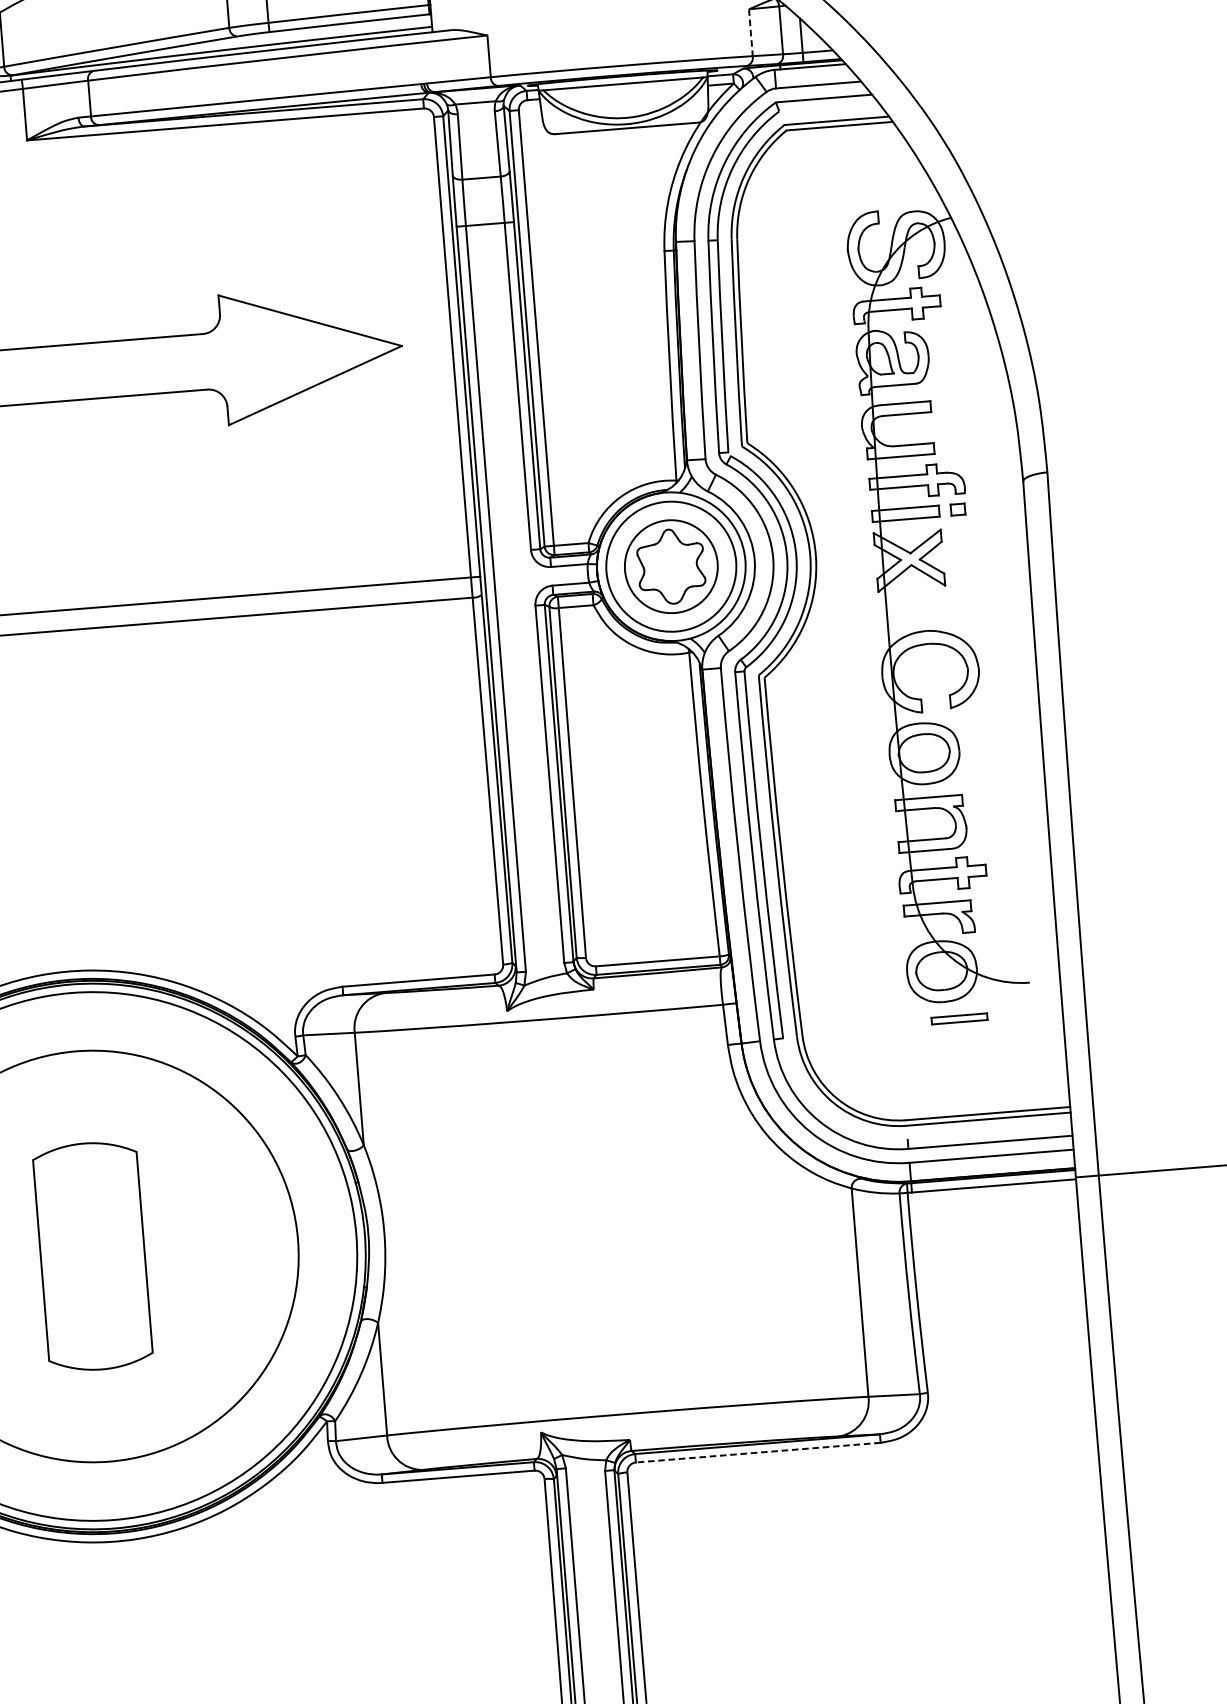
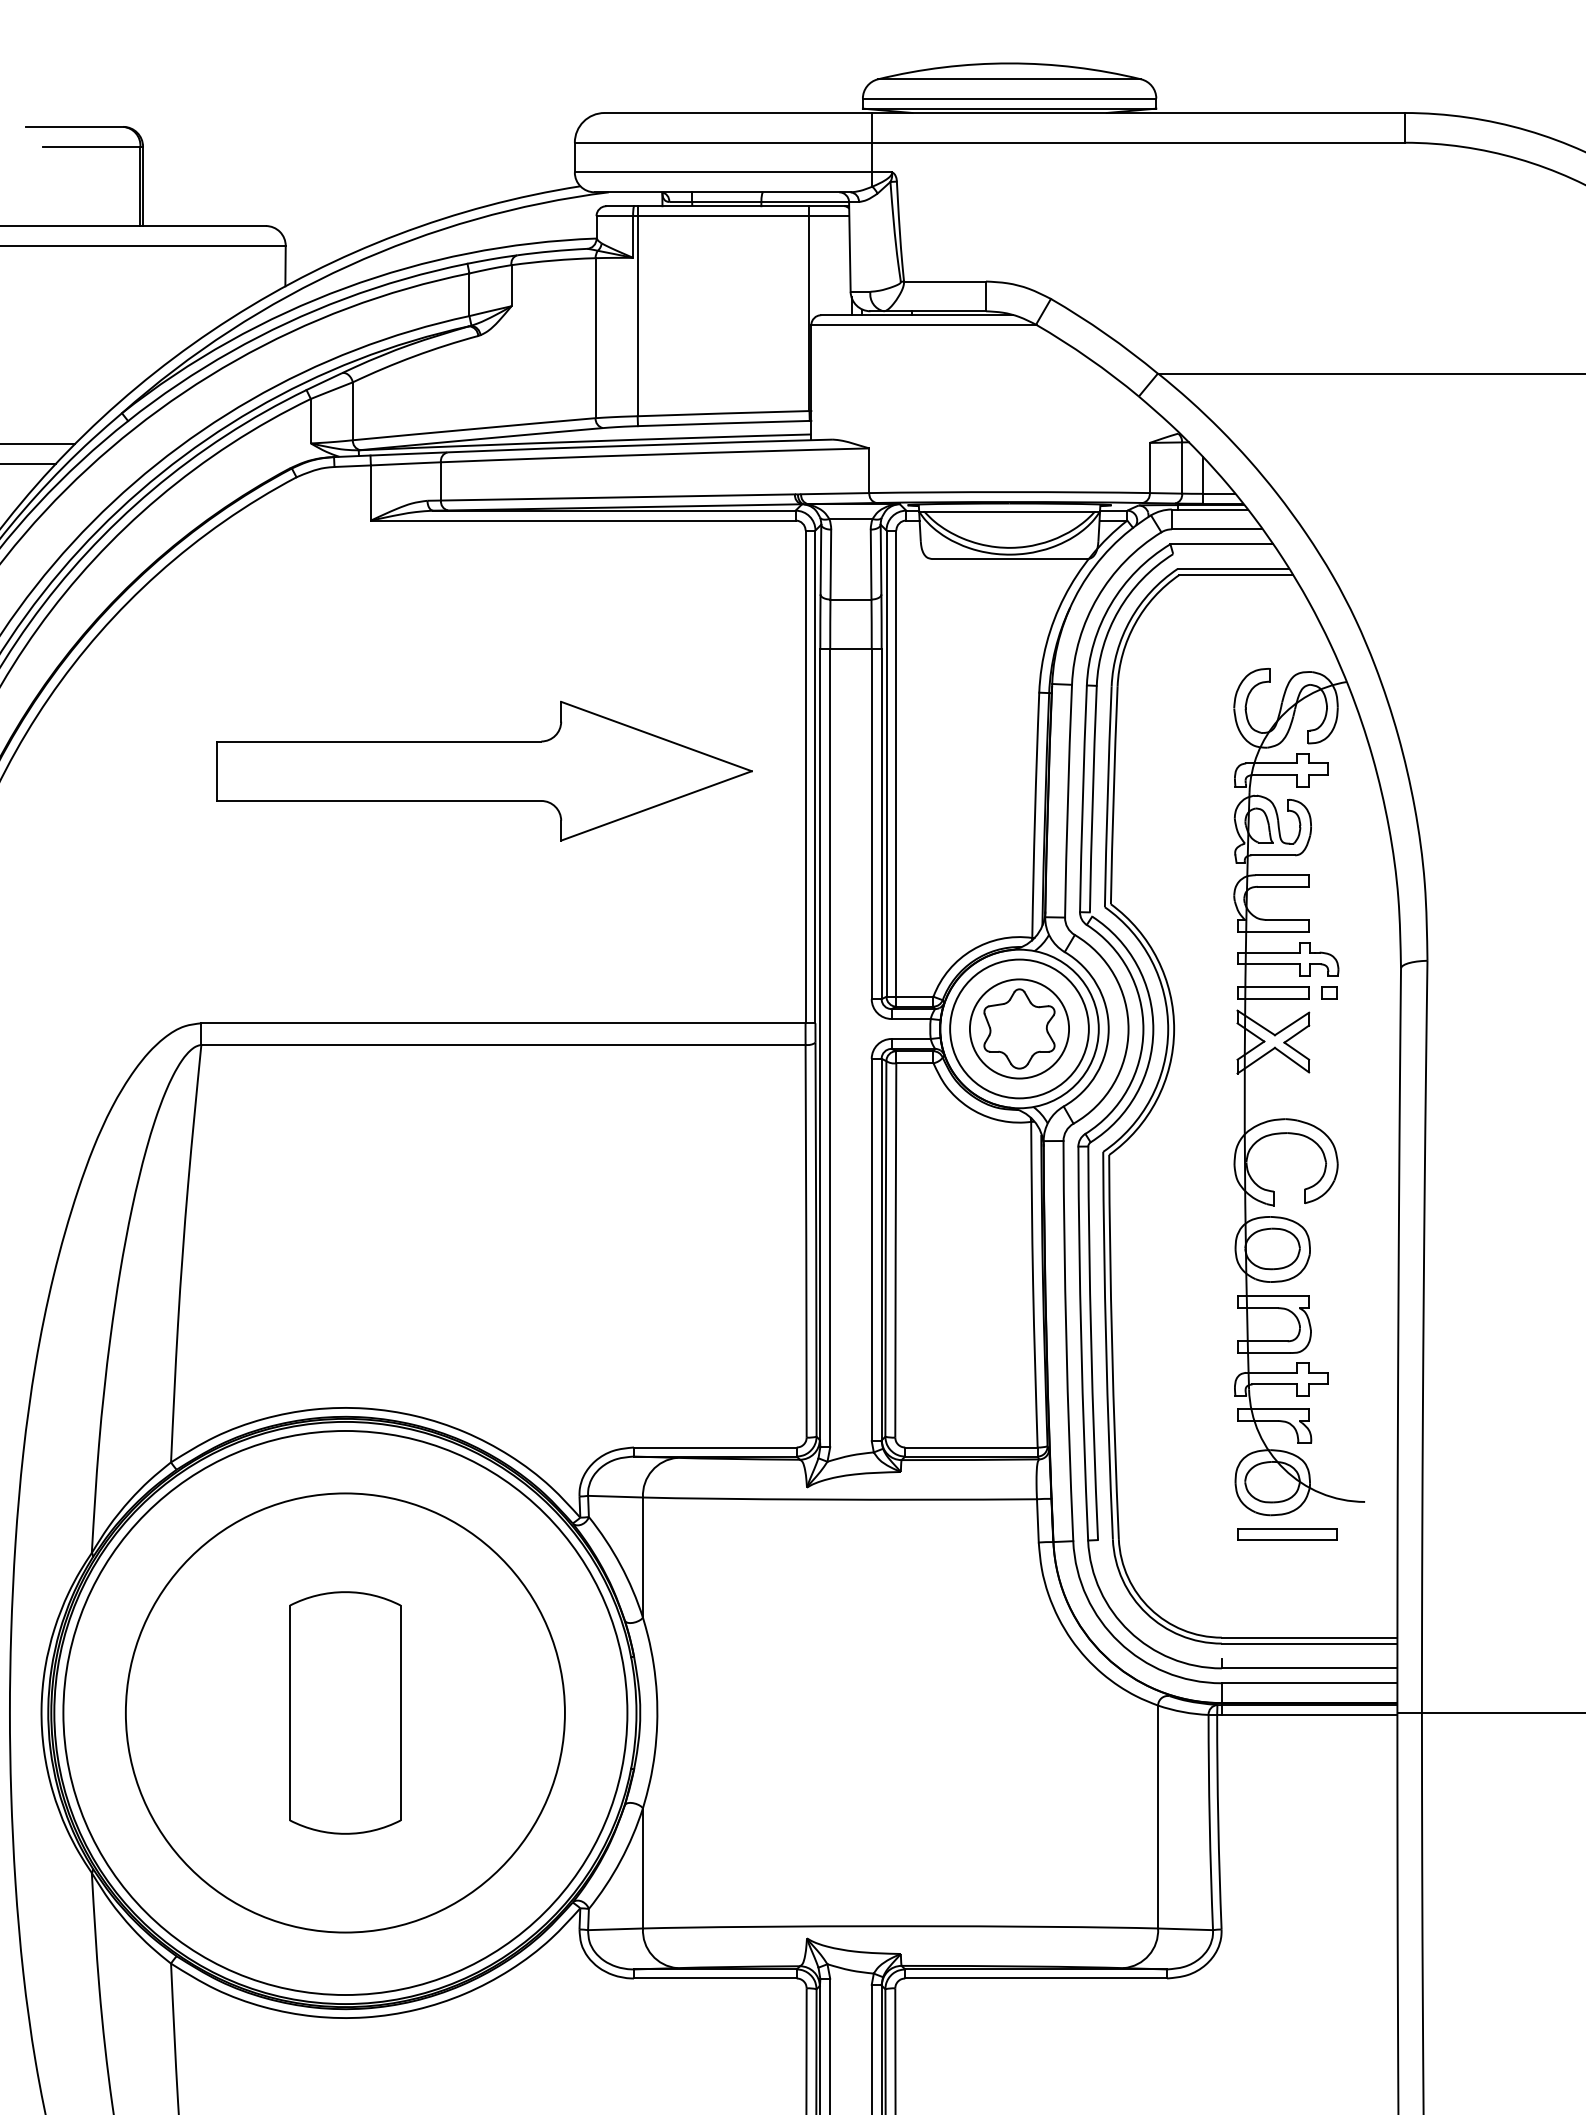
line: (750, 33) -> (1149, 468), dashed -> solid
part: (959, 1018) -> (1287, 1534), size x1.67
line: (758, 1452) -> (1036, 1978), dashed -> solid

